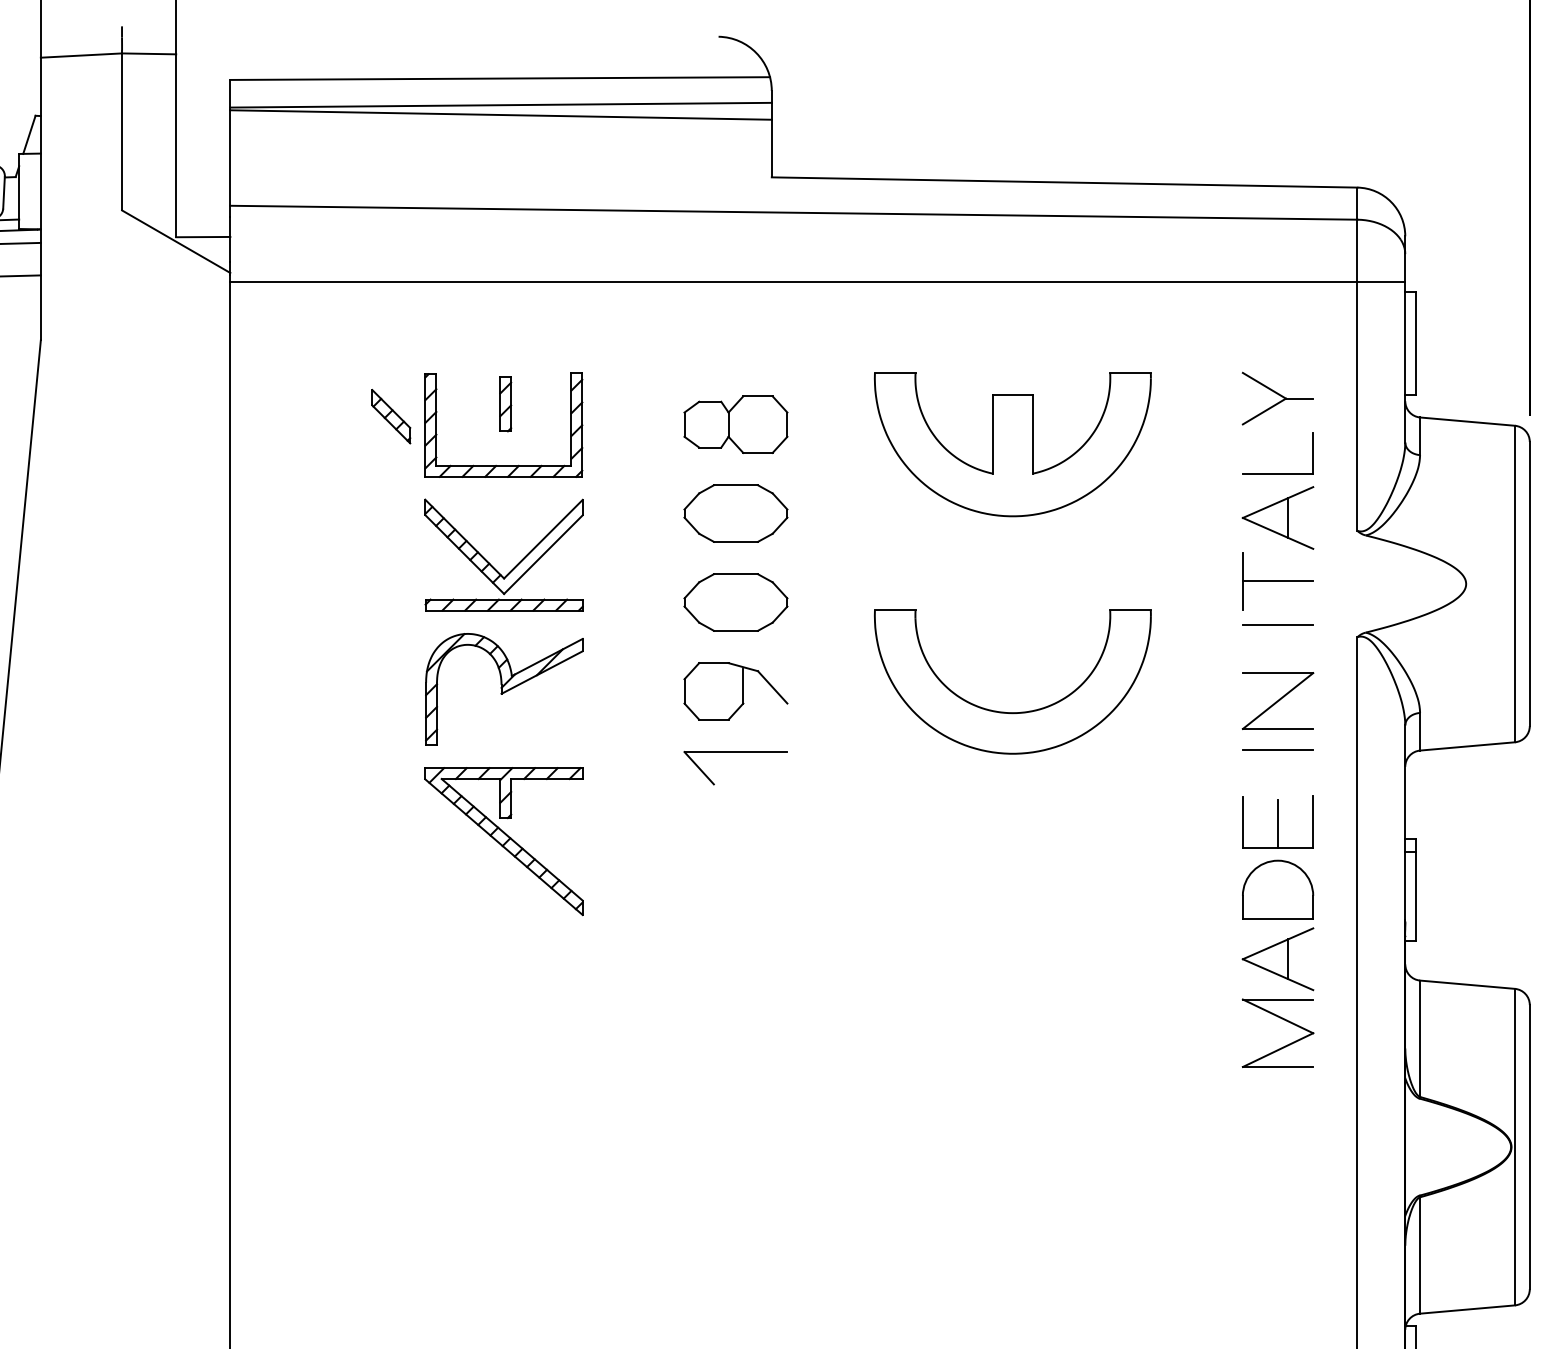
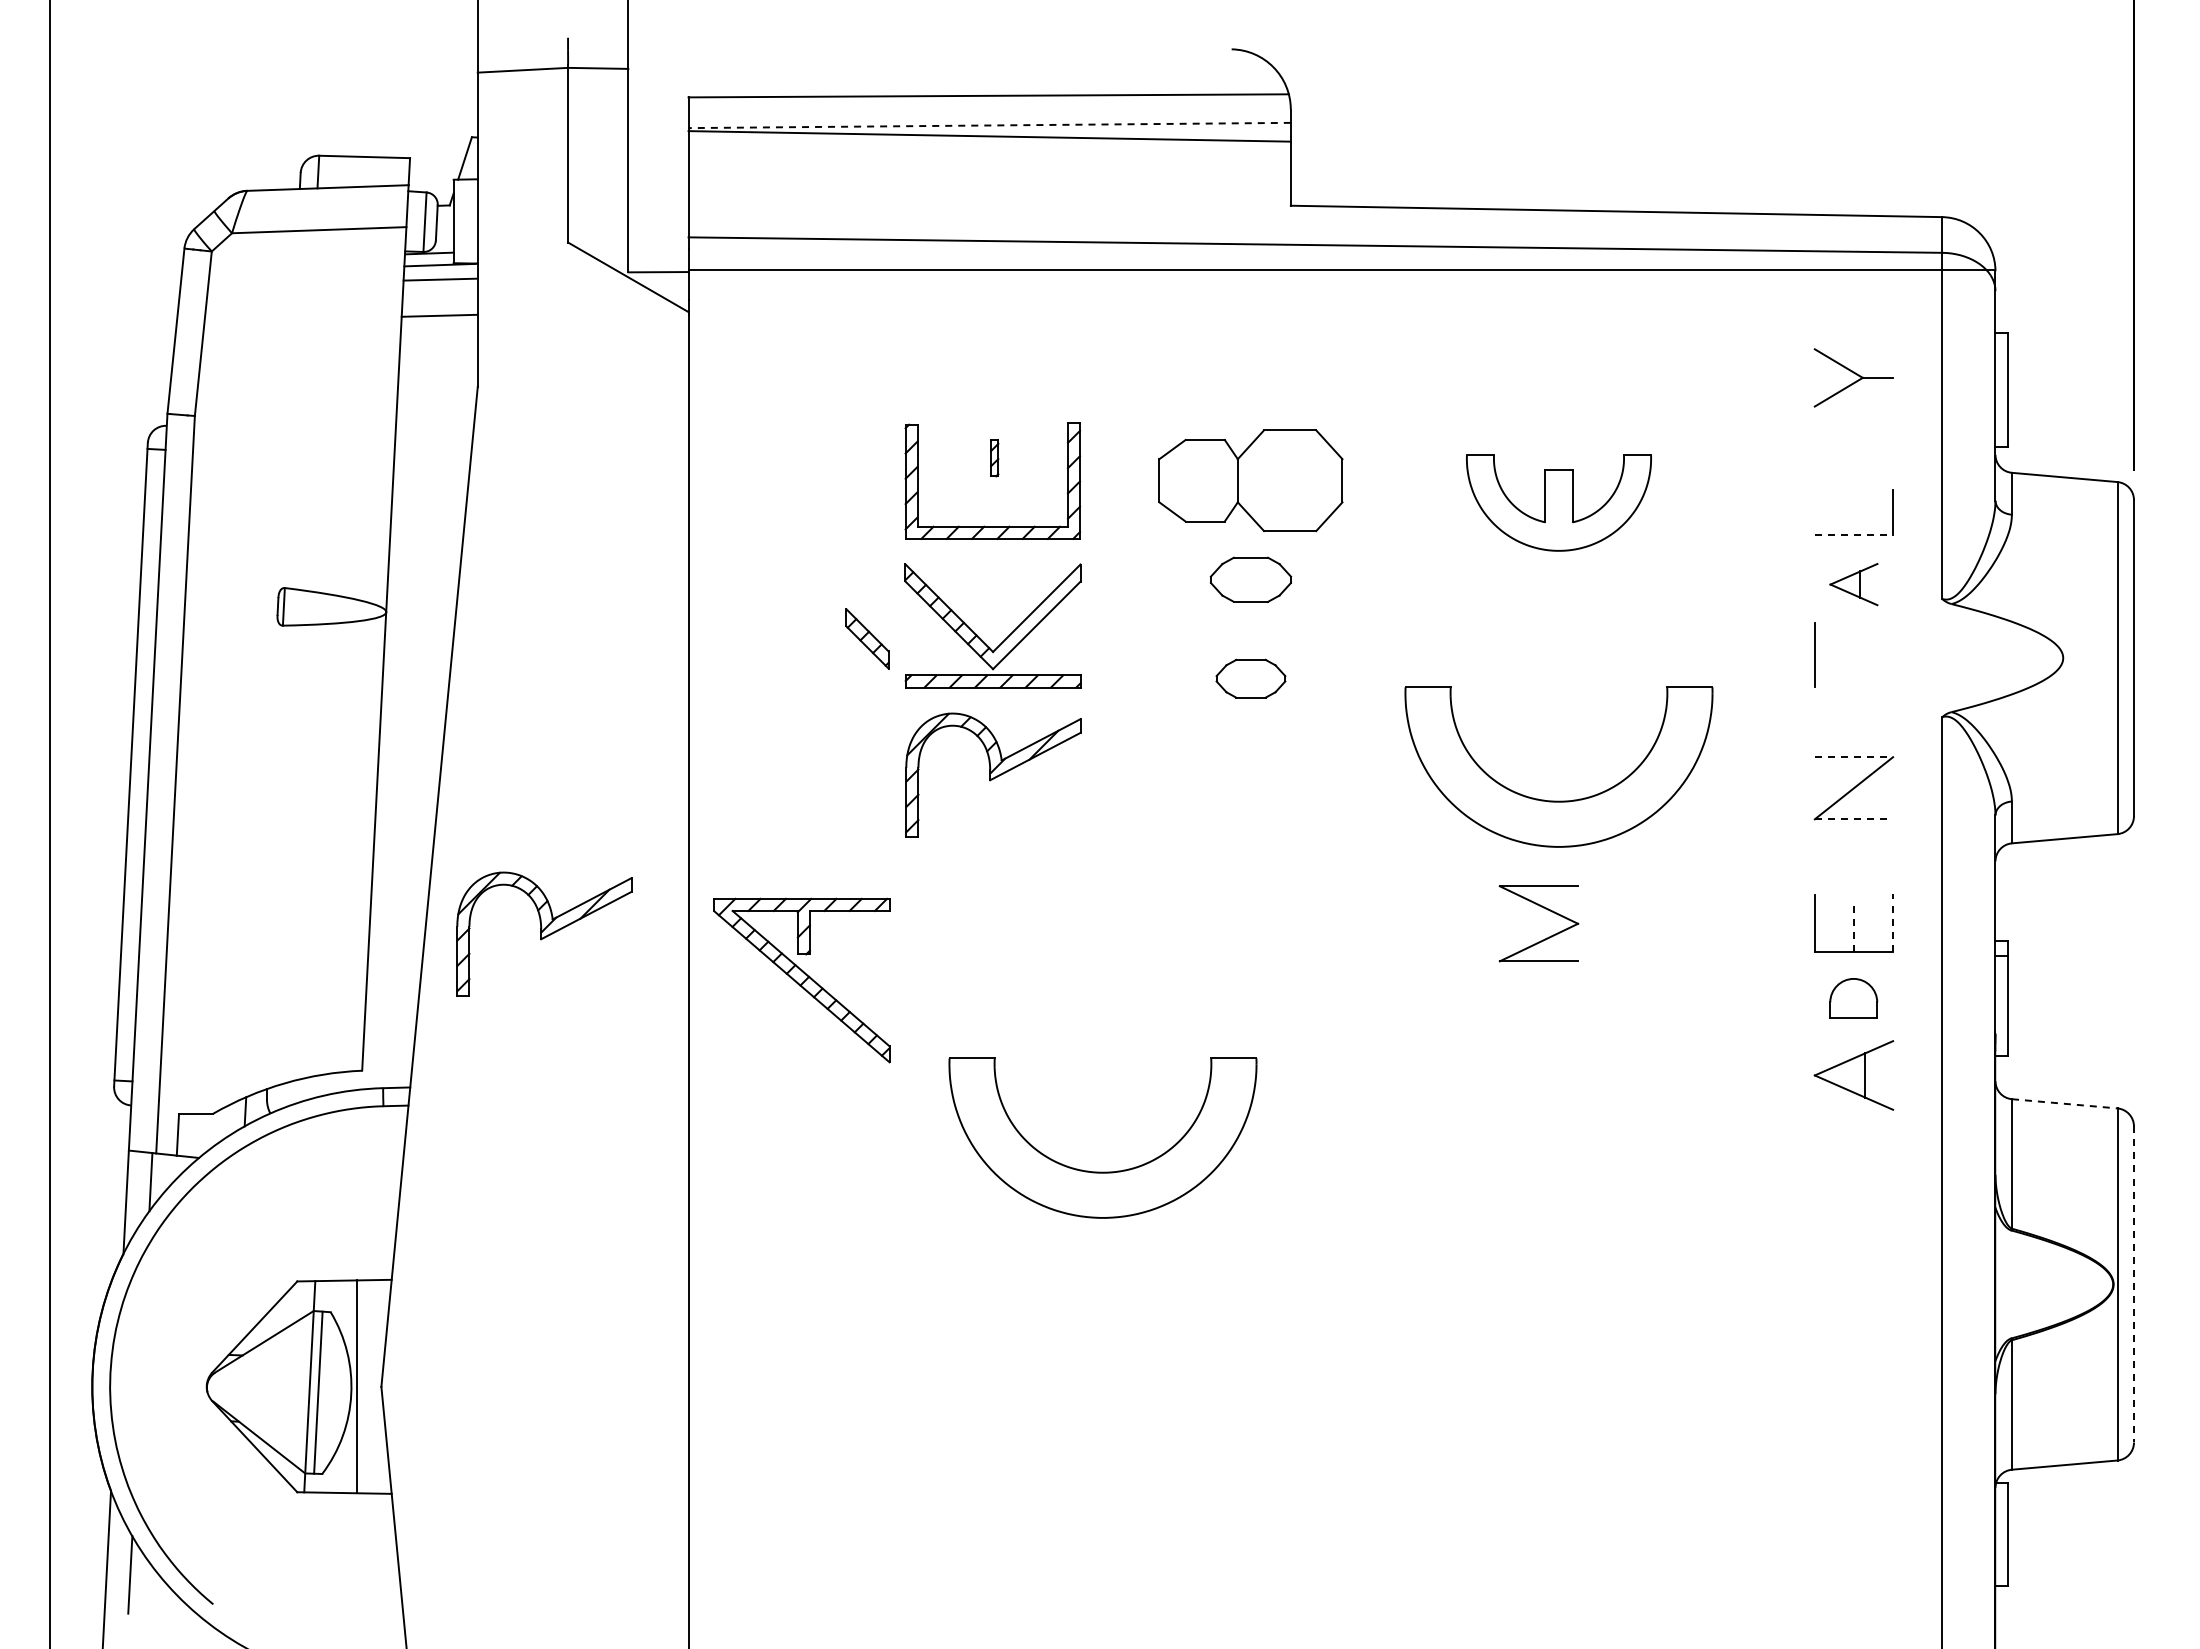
line: (500, 105) -> (989, 125), solid -> dashed
line: (817, 282) -> (1341, 269), moved
part: (1277, 398) -> (1853, 377), moved
part: (505, 404) -> (994, 458), size x0.6
part: (391, 416) -> (867, 638), moved
part: (735, 424) -> (1250, 480), size x1.6
part: (1012, 444) -> (1558, 502), size x0.6
line: (1278, 473) -> (1854, 535), solid -> dashed
part: (735, 513) -> (1250, 579), size x0.7
part: (1277, 517) -> (1853, 584), size x0.6
line: (1277, 580) -> (1853, 654), removed
part: (735, 602) -> (1250, 678), size x0.6
line: (1277, 624) -> (1853, 703), removed
line: (1278, 673) -> (1854, 757), solid -> dashed
part: (735, 691) -> (1250, 777), removed
line: (1278, 729) -> (1854, 819), solid -> dashed
line: (1277, 749) -> (1853, 842), removed
part: (735, 752) -> (1250, 845), removed
line: (1313, 821) -> (1893, 922), solid -> dashed
line: (1277, 823) -> (1853, 924), solid -> dashed
part: (100, 831) -> (544, 933), added
part: (503, 841) -> (801, 980), moved
part: (1277, 890) -> (1853, 998), size x0.6
line: (1467, 984) -> (2064, 1103), solid -> dashed
part: (1283, 1020) -> (1545, 909), moved
part: (602, 1045) -> (1102, 1171), added
line: (1529, 1147) -> (2133, 1284), solid -> dashed

